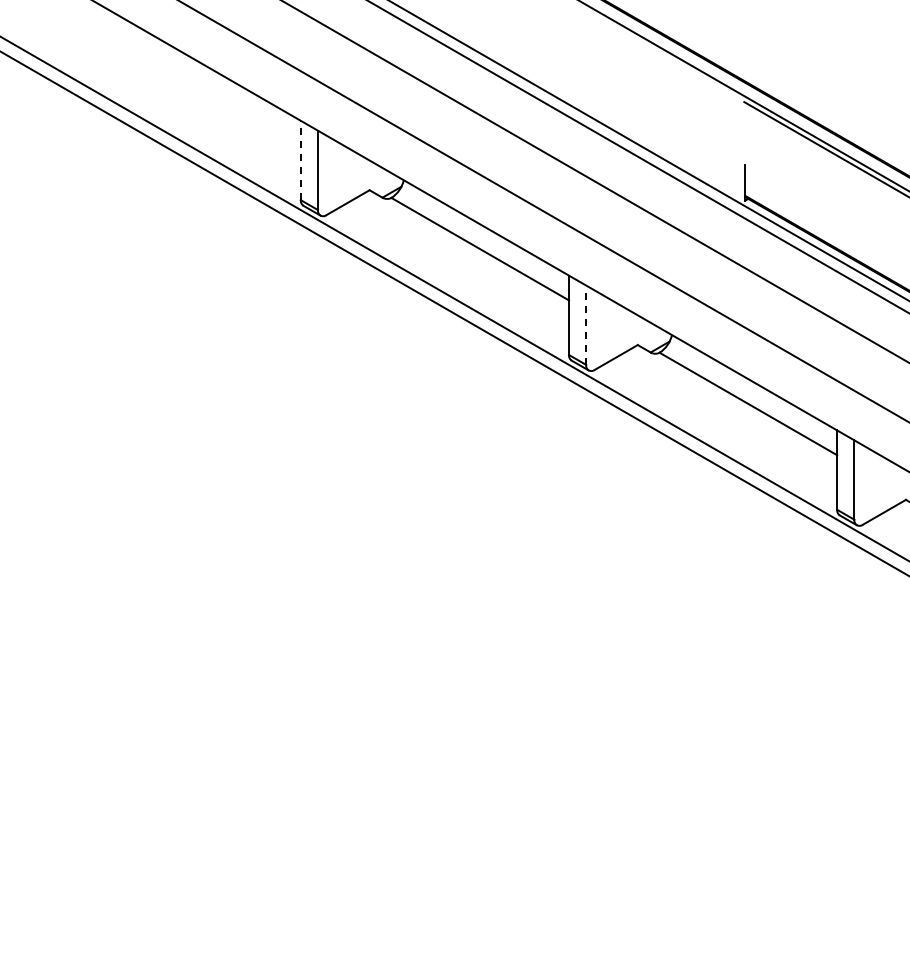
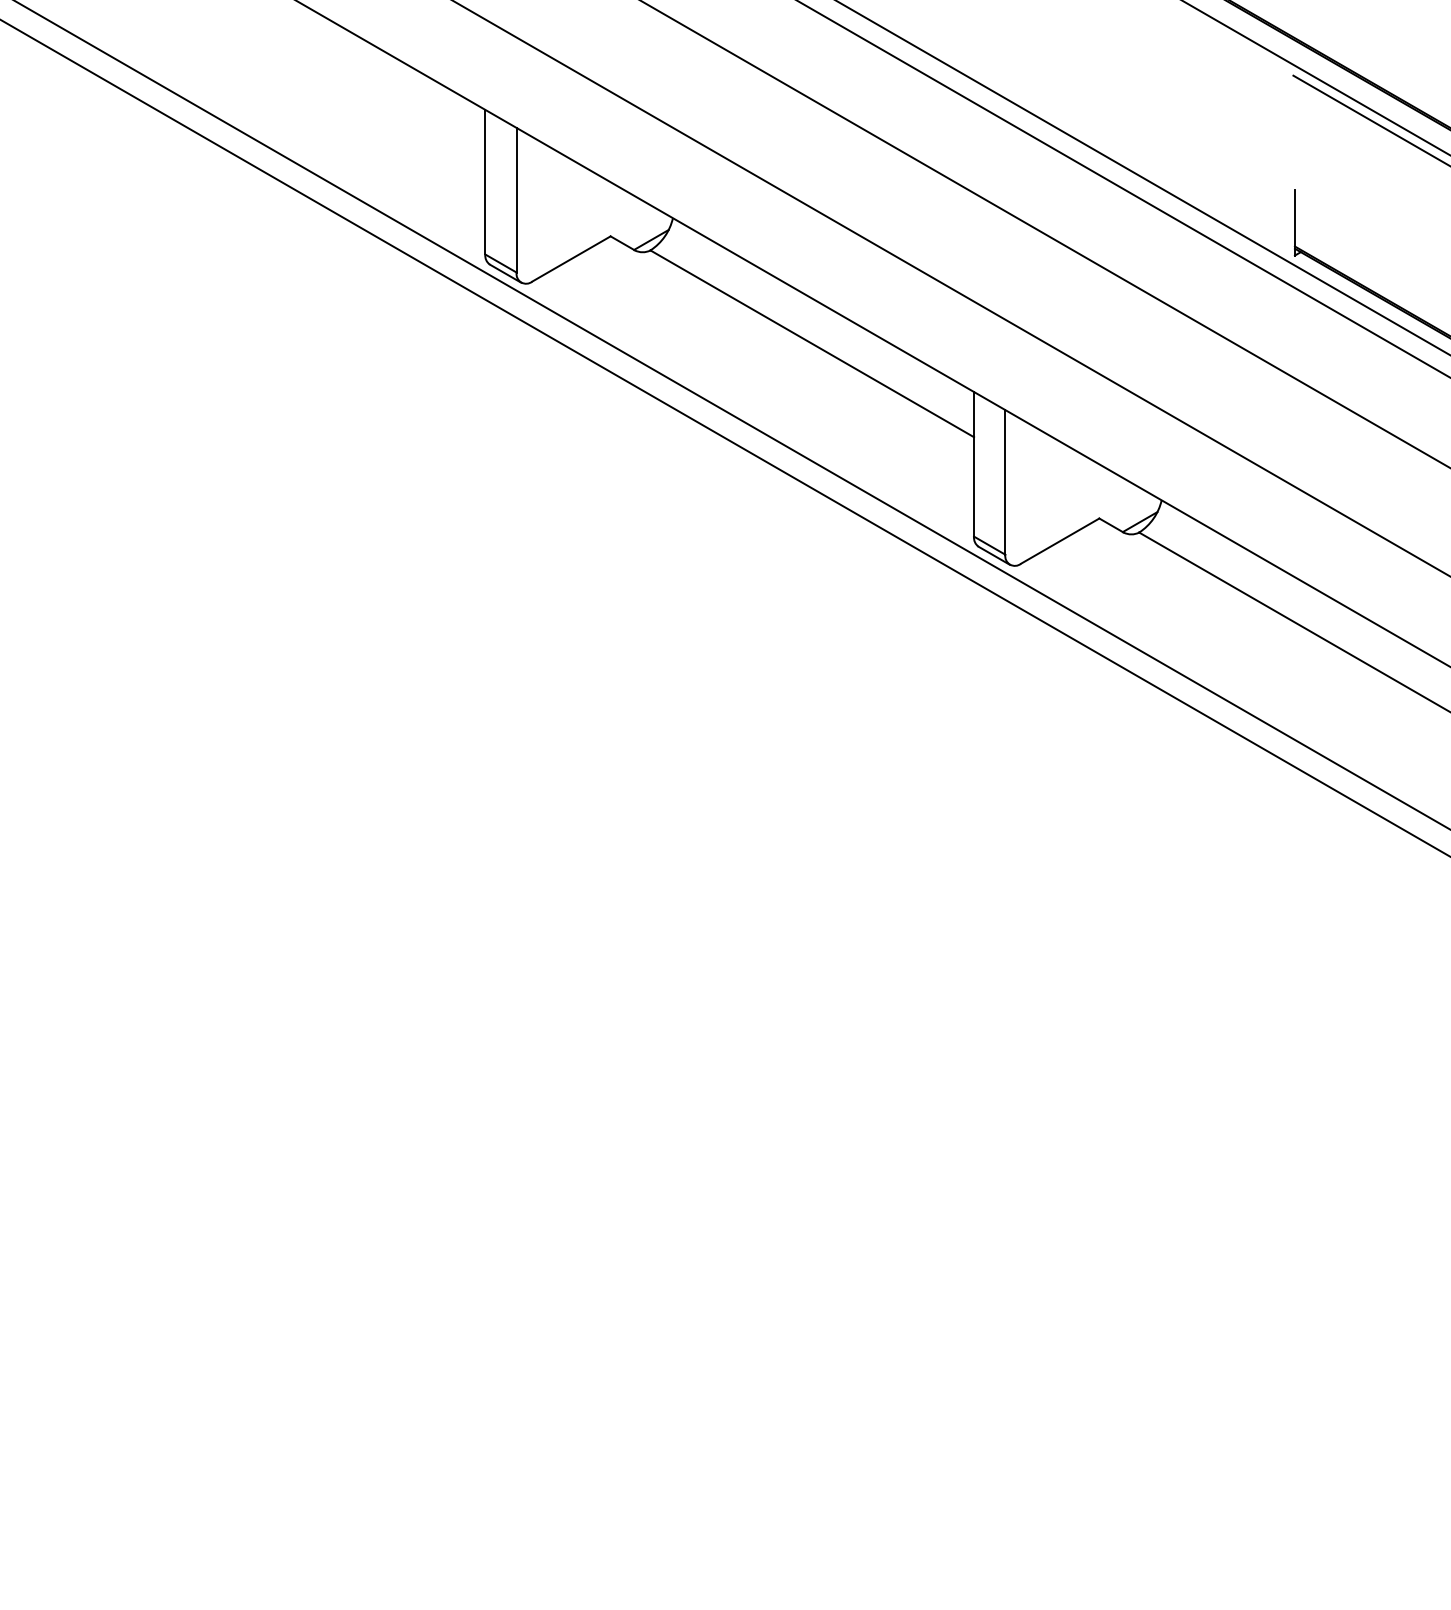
line: (300, 160) -> (484, 182), dashed -> solid
line: (586, 325) -> (1005, 482), dashed -> solid

